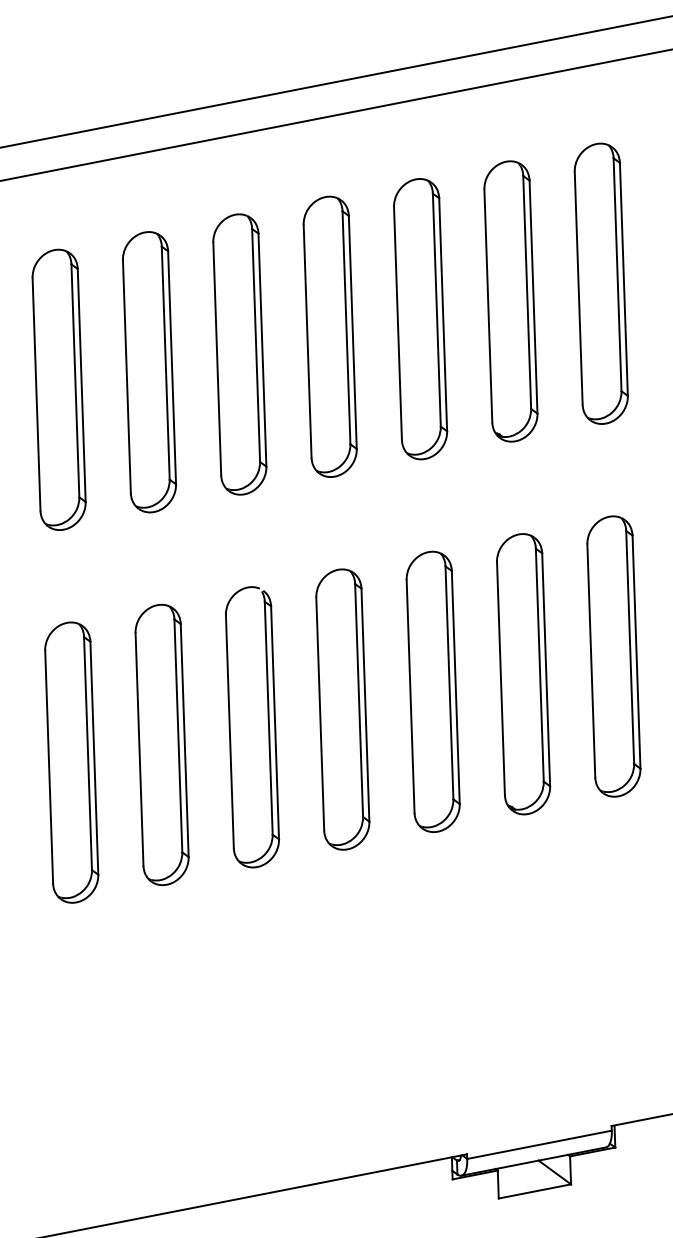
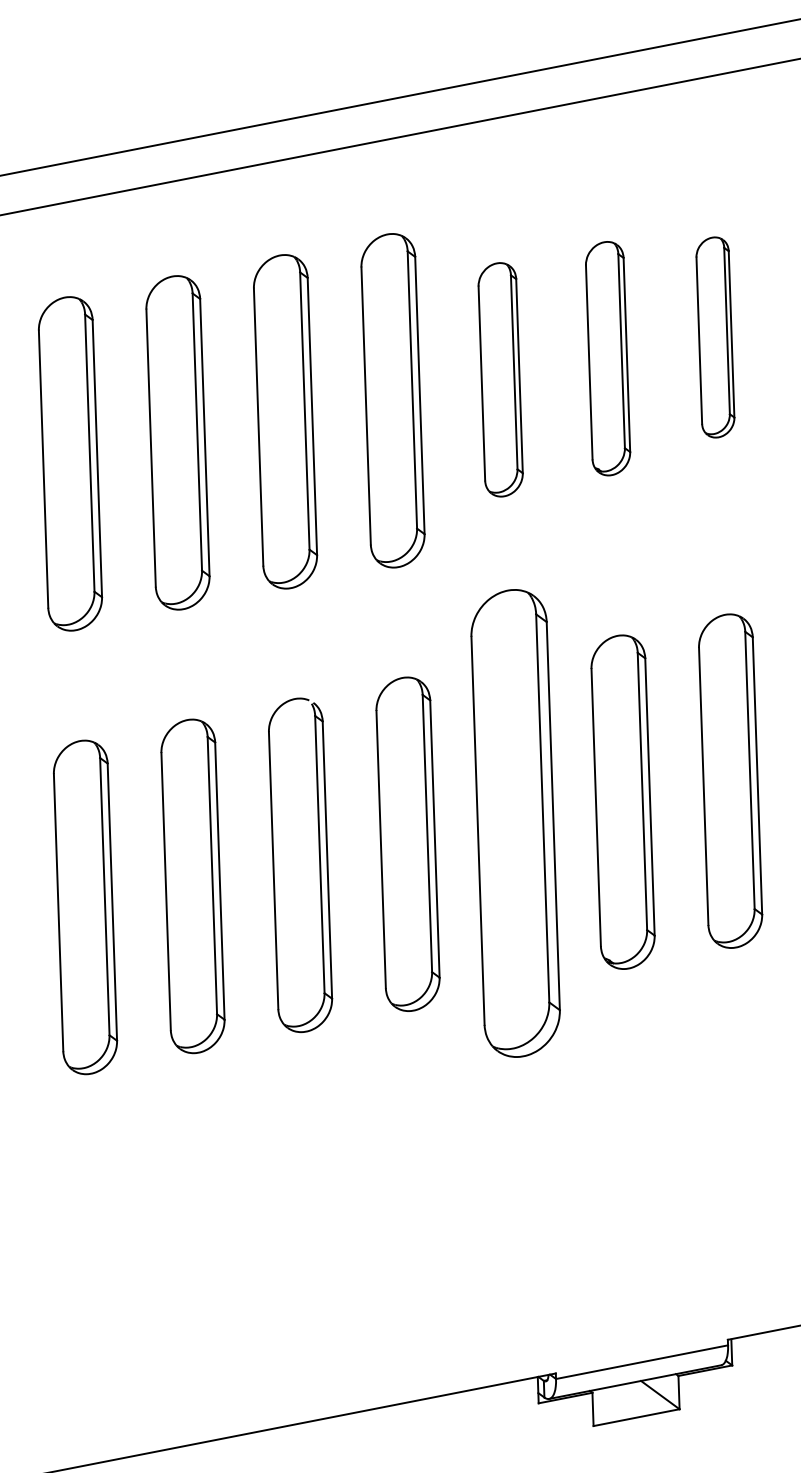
part: (600, 283) -> (714, 337), size x0.6
part: (510, 301) -> (607, 358), size x0.7
part: (420, 319) -> (500, 380), size x0.7
part: (432, 691) -> (514, 822), size x1.4

